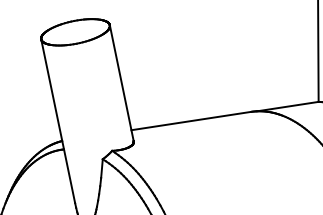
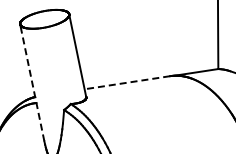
line: (58, 120) -> (32, 82), solid -> dashed
line: (190, 120) -> (126, 82), solid -> dashed

